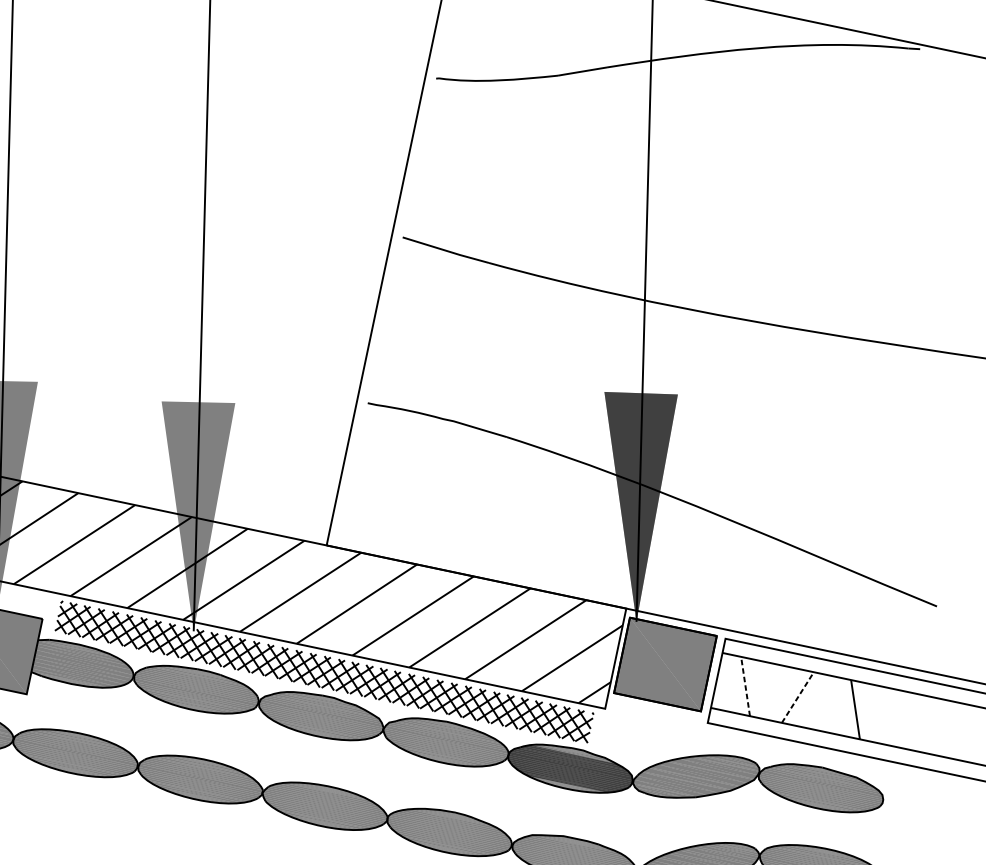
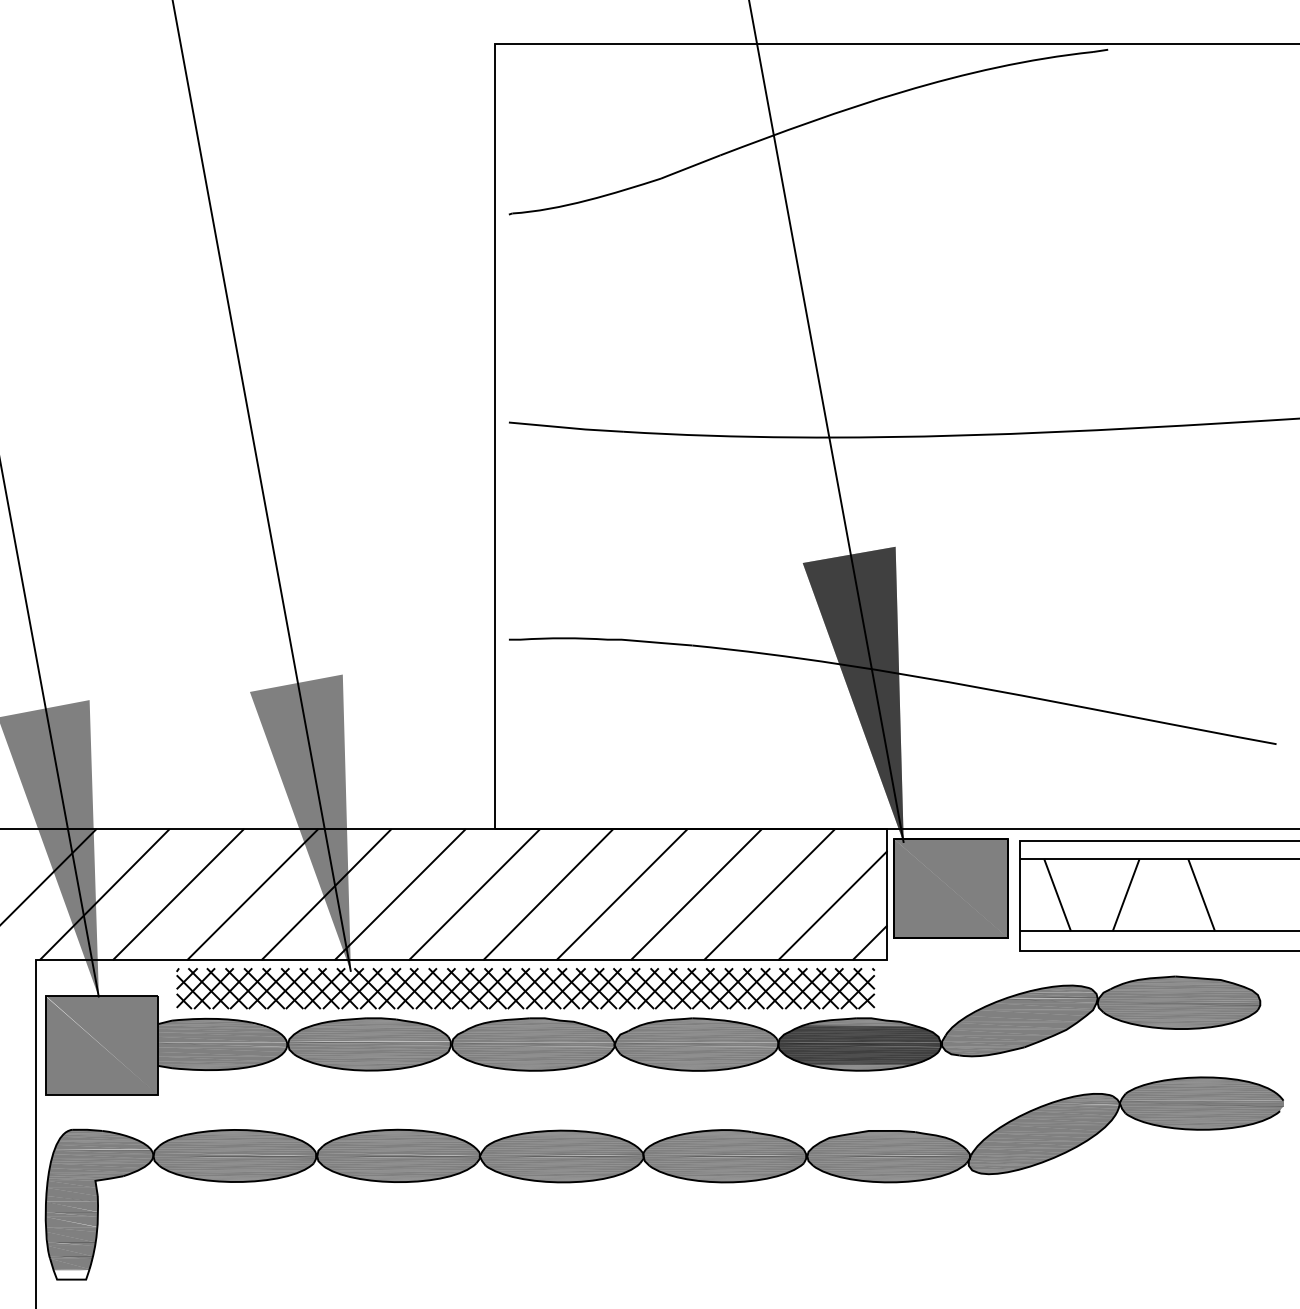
line: (745, 685) -> (1057, 894), dashed -> solid
line: (798, 697) -> (1126, 894), dashed -> solid

